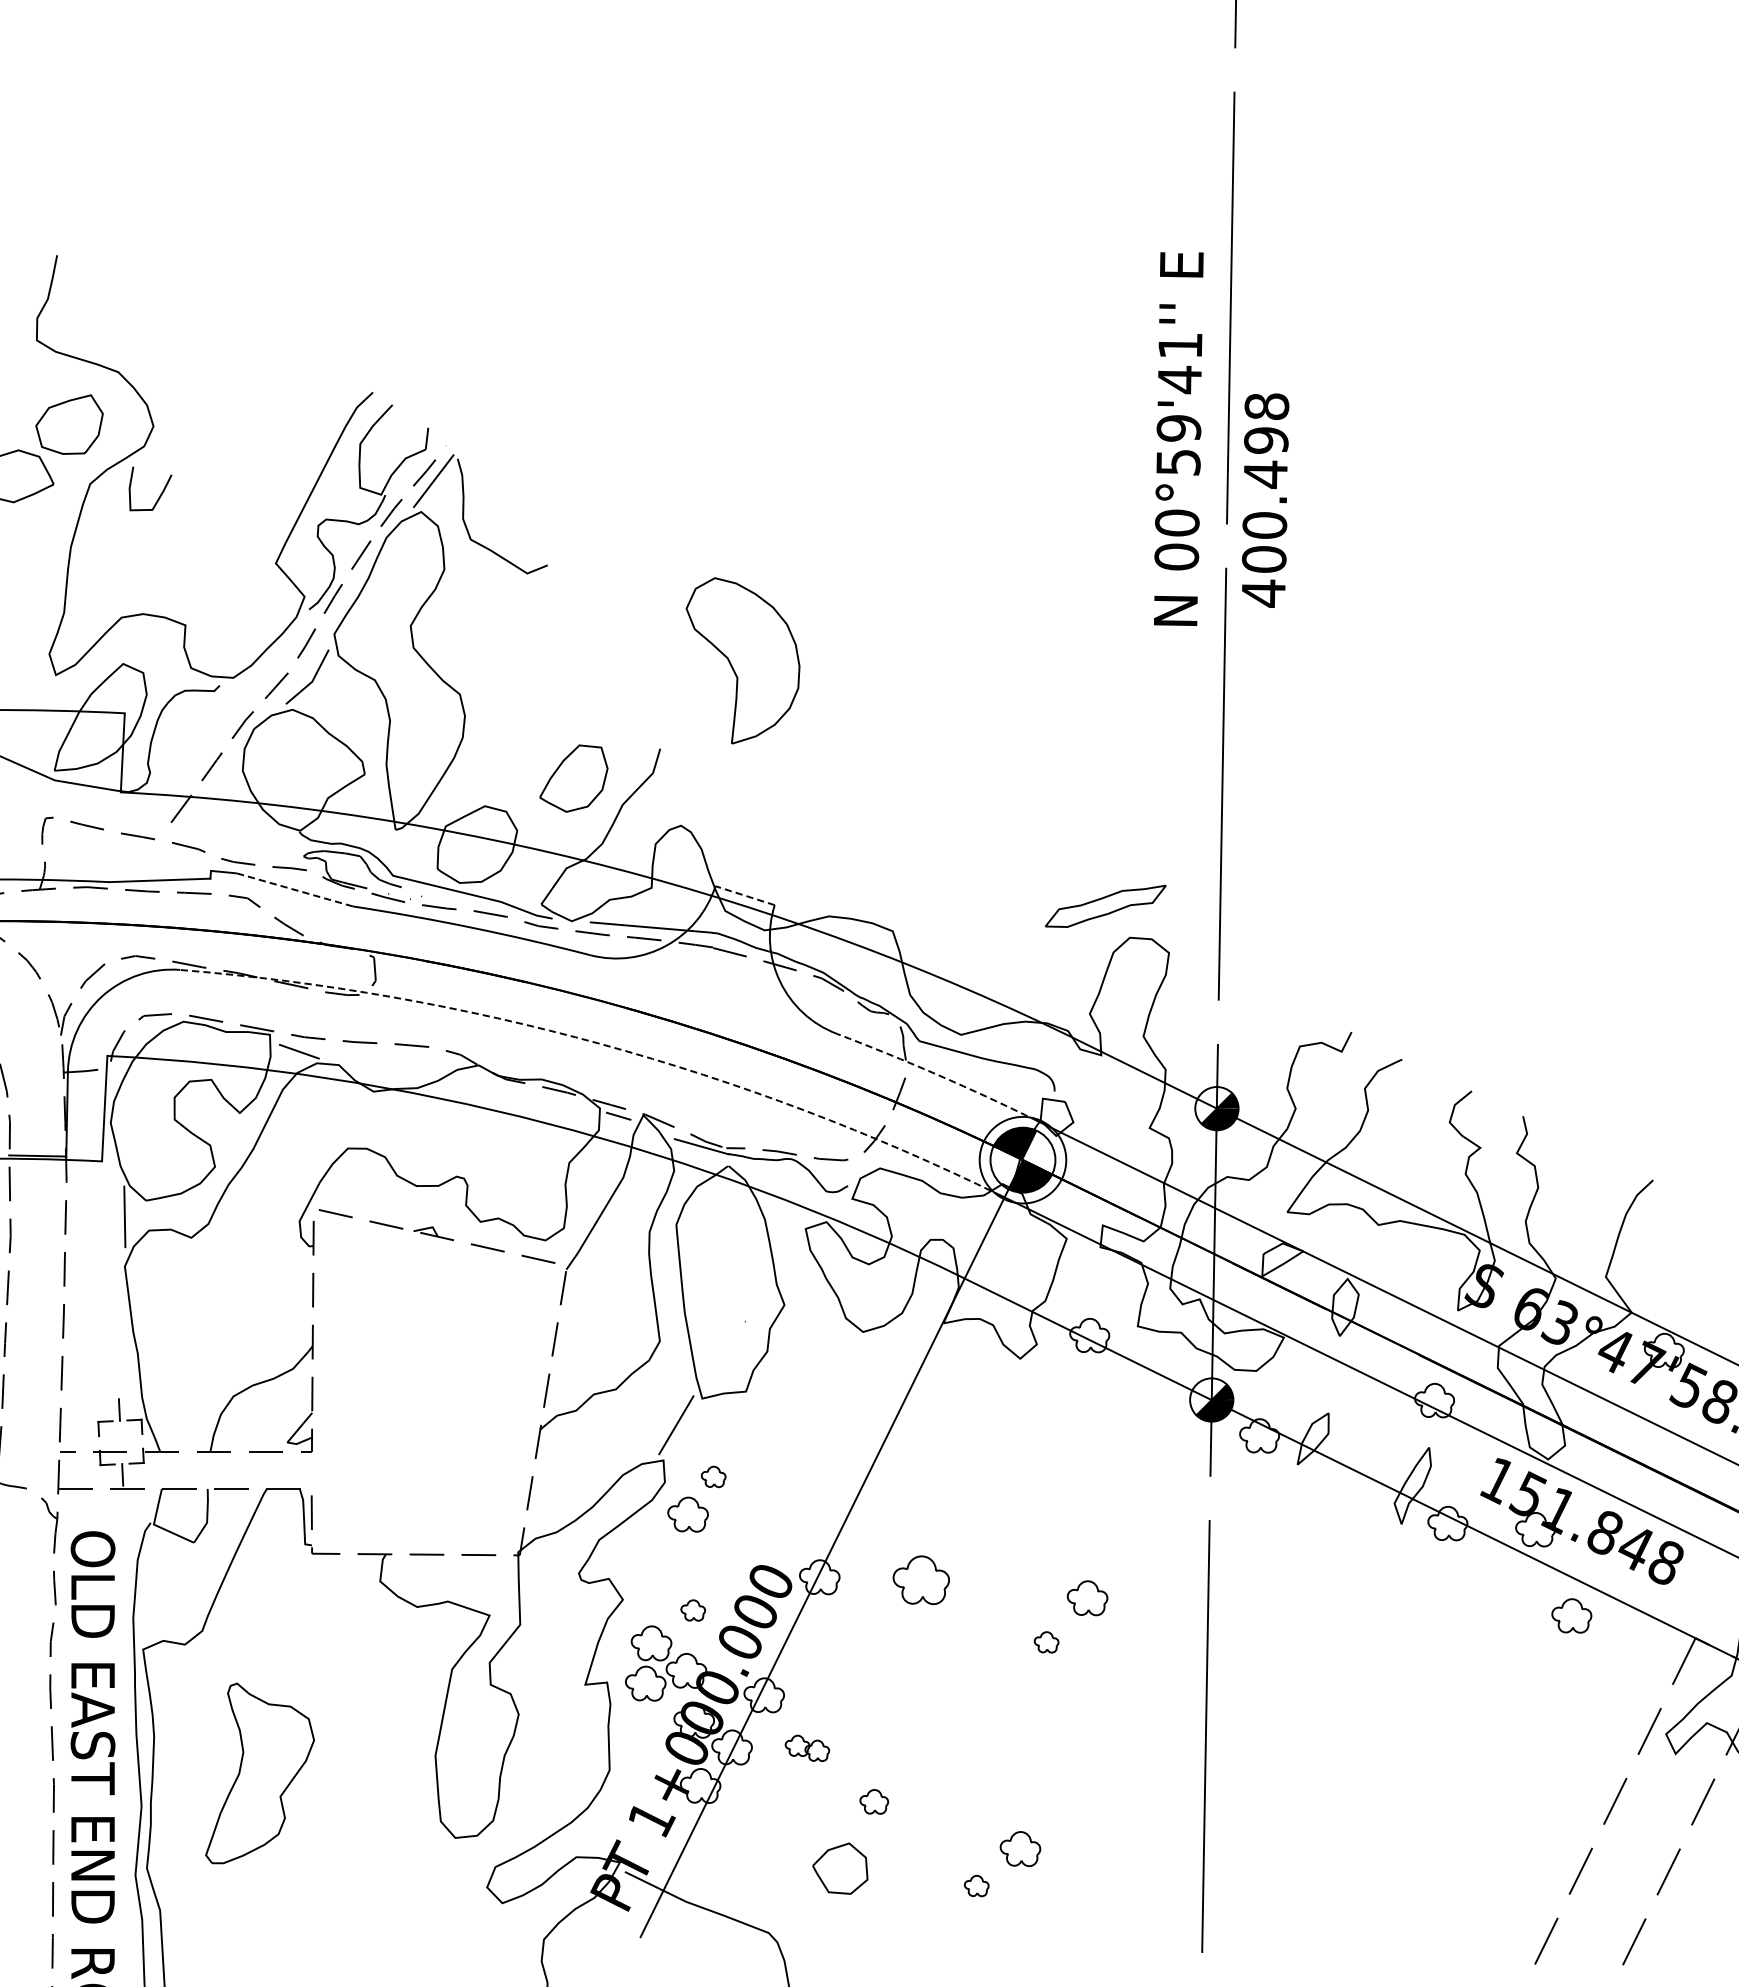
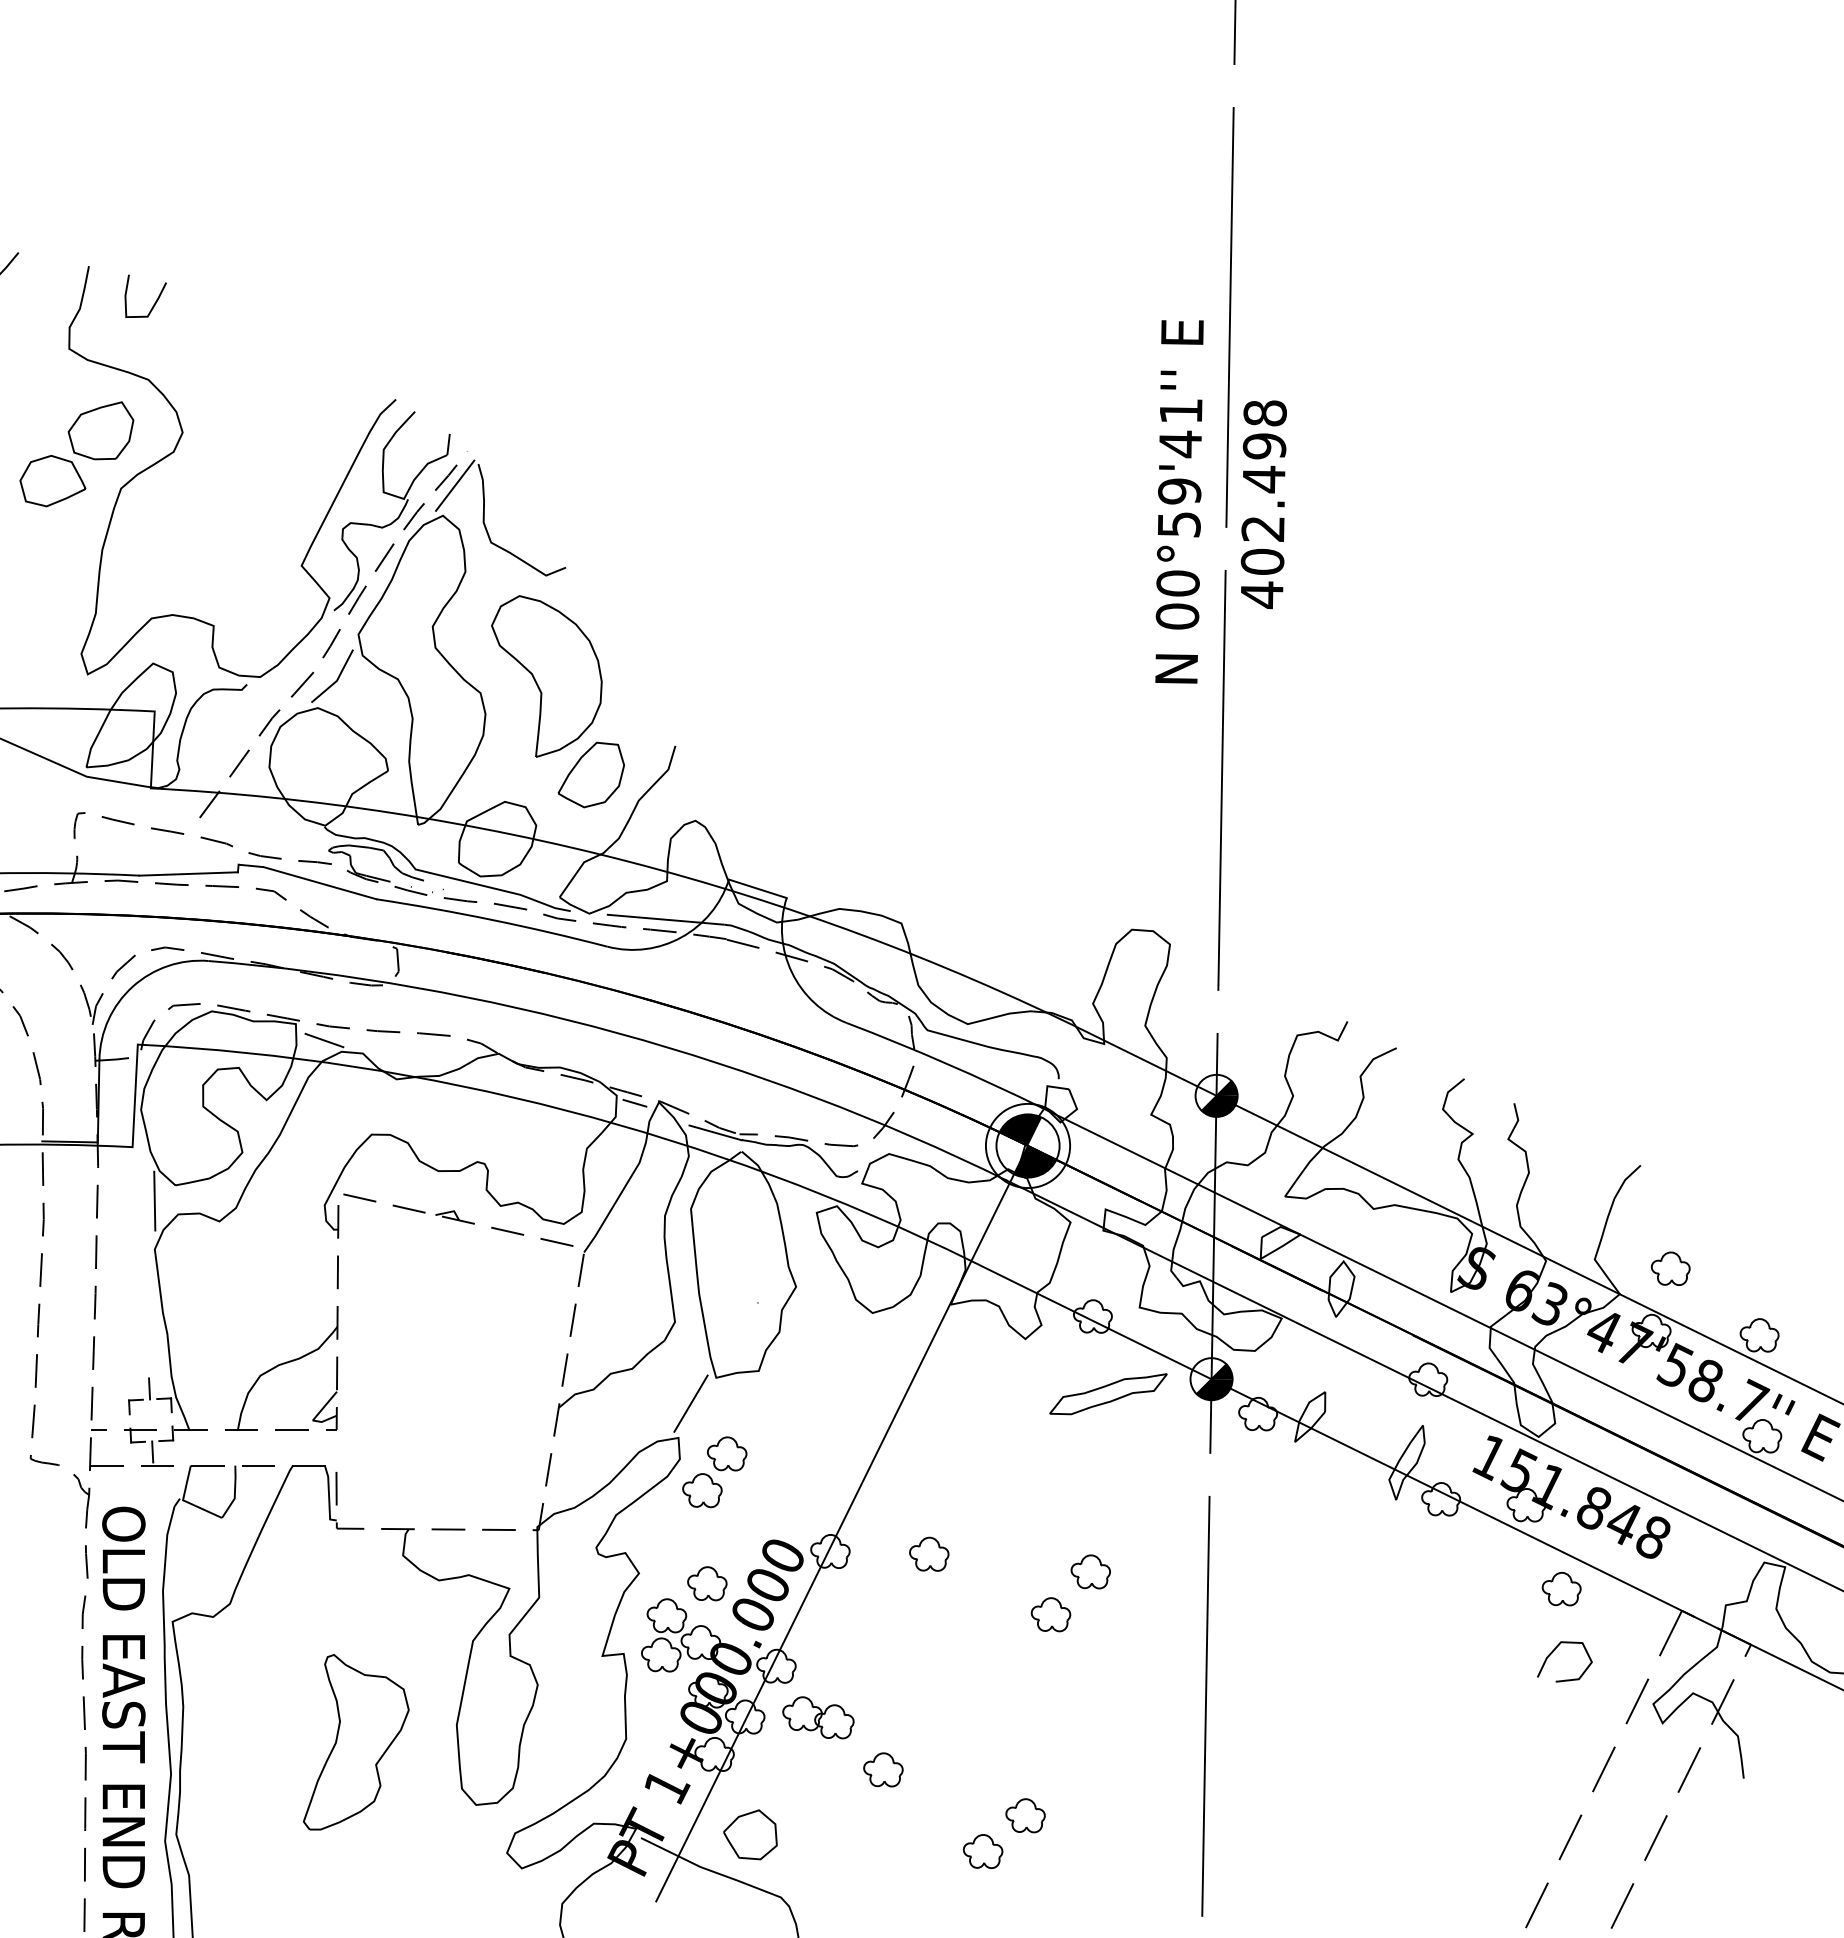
text: (1178, 438) -> (1179, 501), moved
curve: (159, 495) -> (154, 302), moved
text: (1264, 525) -> (1262, 528), 400.498 -> 402.498
part: (742, 660) -> (546, 676), moved
line: (295, 890) -> (320, 883), dashed -> solid
line: (744, 895) -> (757, 888), dashed -> solid
part: (1105, 906) -> (1108, 1394), moved
arc: (601, 1044) -> (618, 1033), dashed -> solid
arc: (938, 1075) -> (945, 1063), dashed -> solid
part: (1683, 1286) -> (1670, 1268), added
part: (713, 1476) -> (727, 1453), size x1.67
part: (921, 1579) -> (929, 1553), size x0.71
part: (693, 1610) -> (707, 1583), size x1.67
part: (1046, 1642) -> (1050, 1614), size x1.67
curve: (1564, 1680) -> (1554, 1651), added
part: (807, 1747) -> (818, 1717), size x1.67
part: (259, 1773) -> (355, 1742), moved
part: (874, 1801) -> (883, 1769), size x1.43
part: (840, 1868) -> (750, 1834), moved
part: (976, 1885) -> (982, 1851), size x1.67

